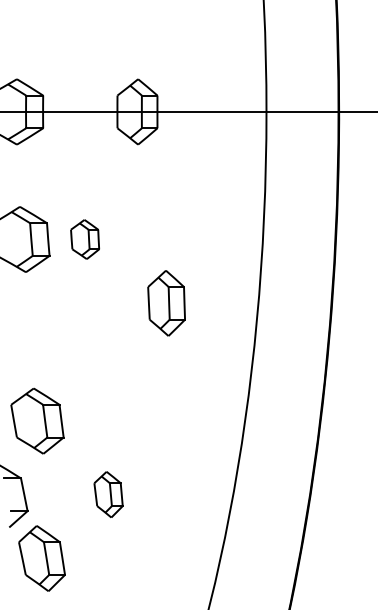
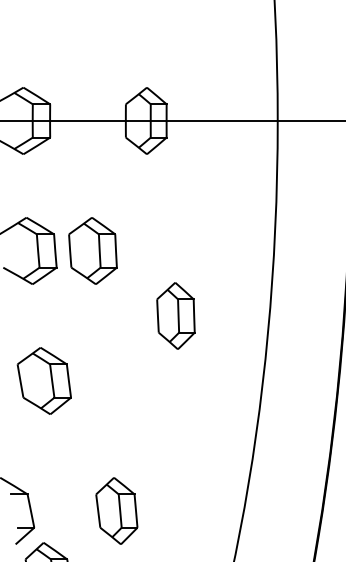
part: (84, 239) -> (92, 250), size x1.67
part: (37, 420) -> (44, 380), moved
part: (108, 494) -> (116, 510), size x1.43

